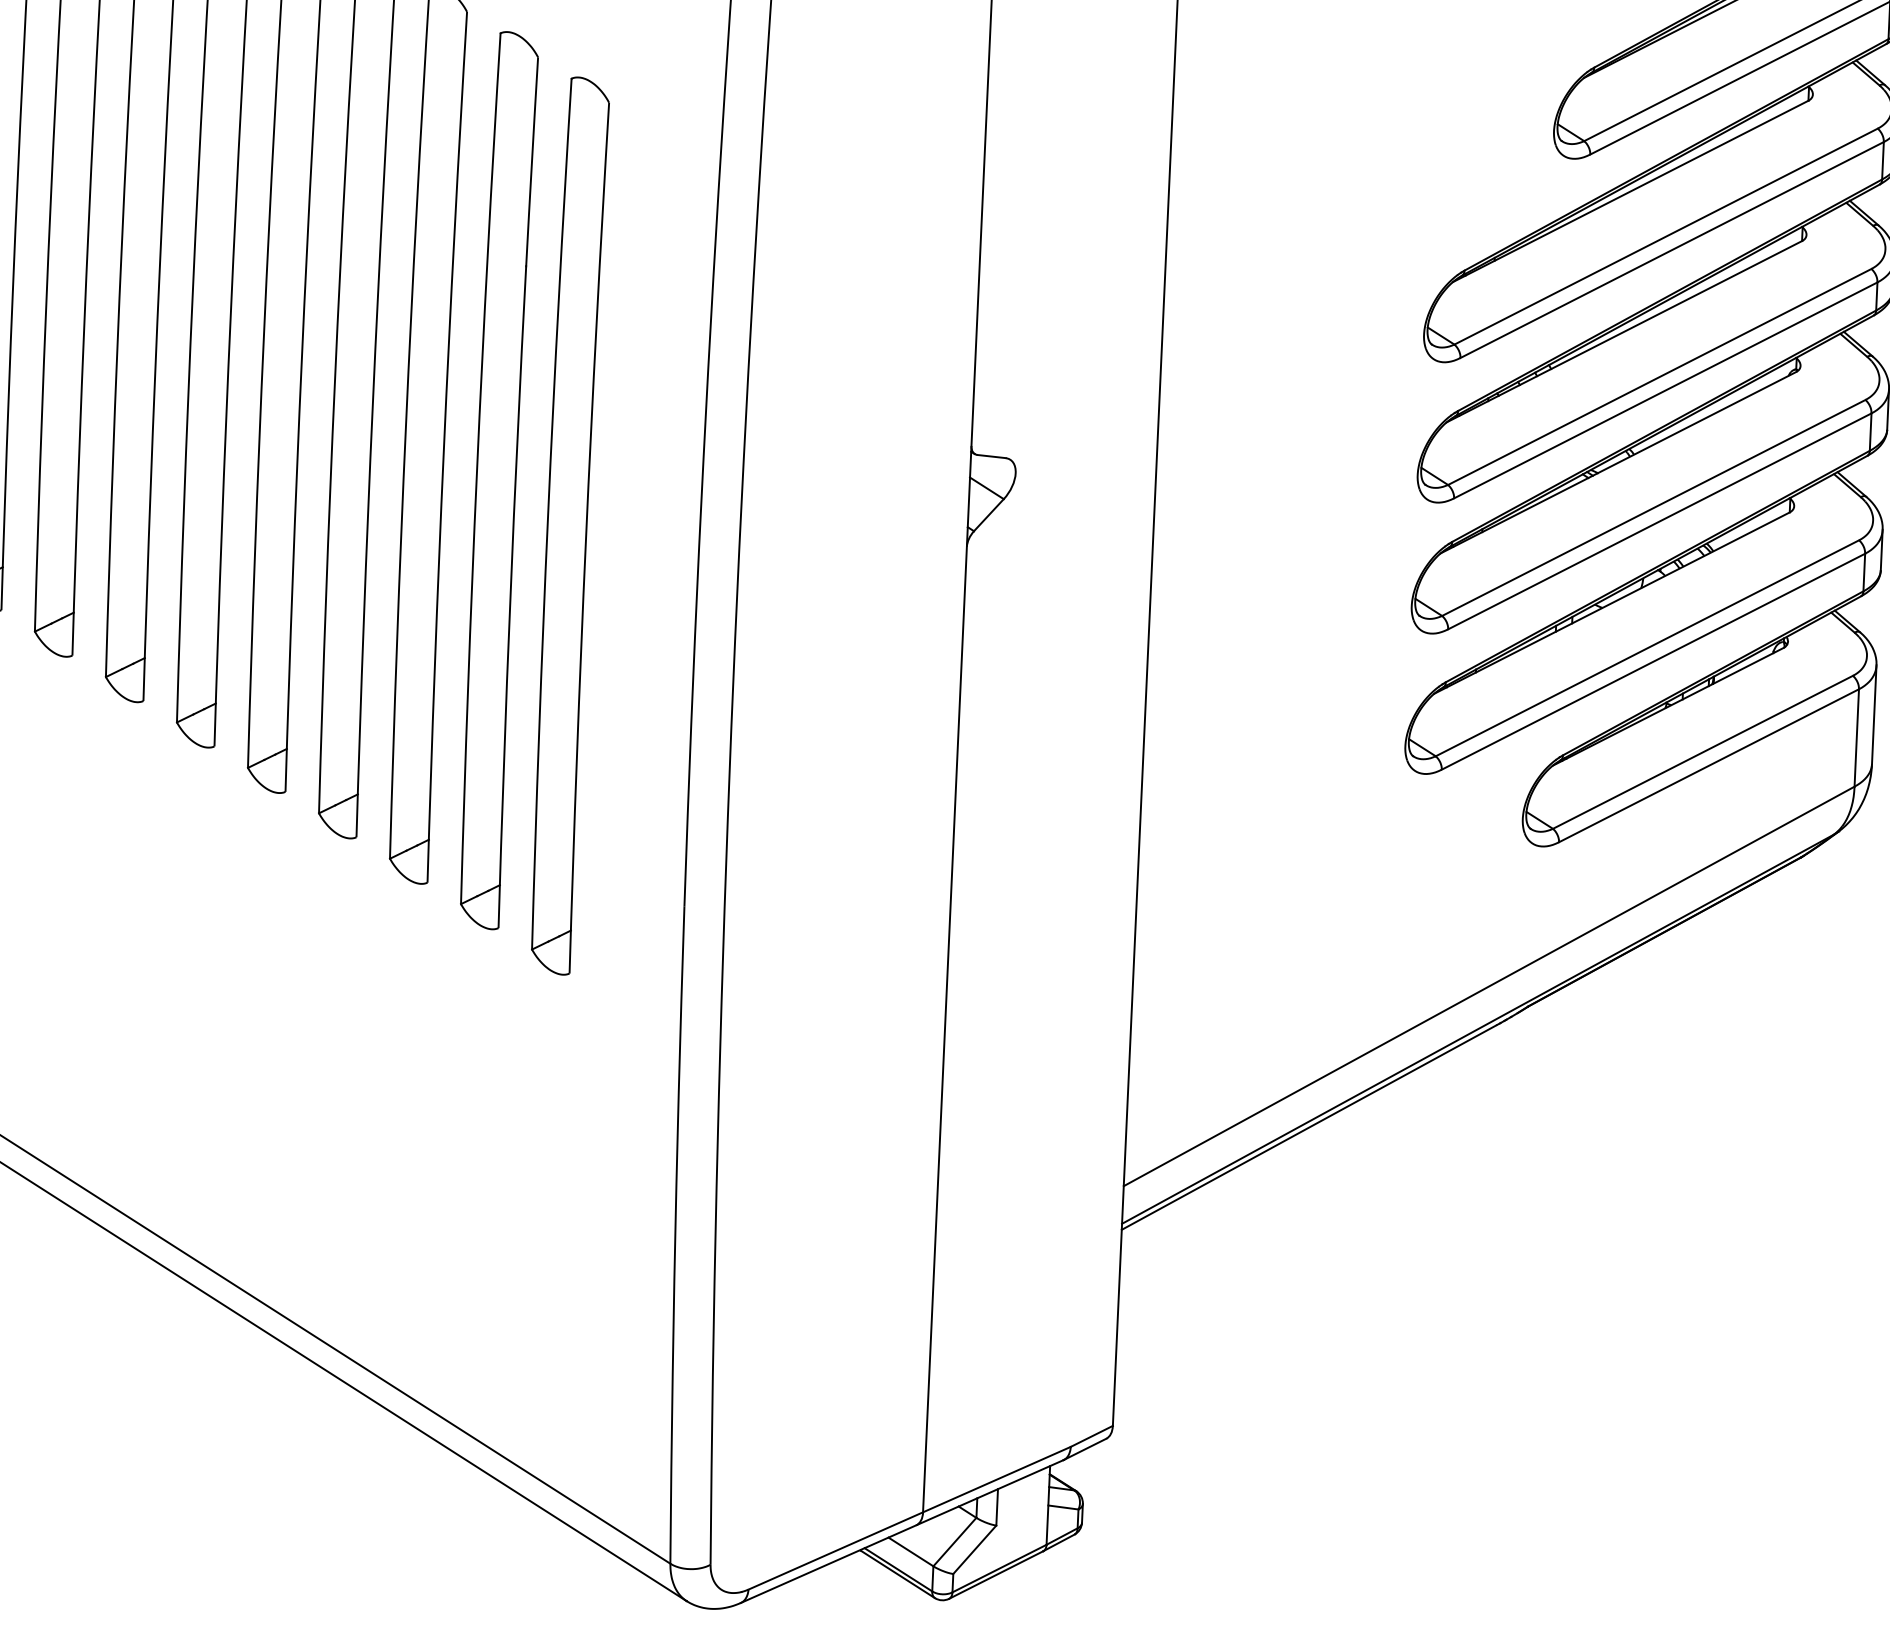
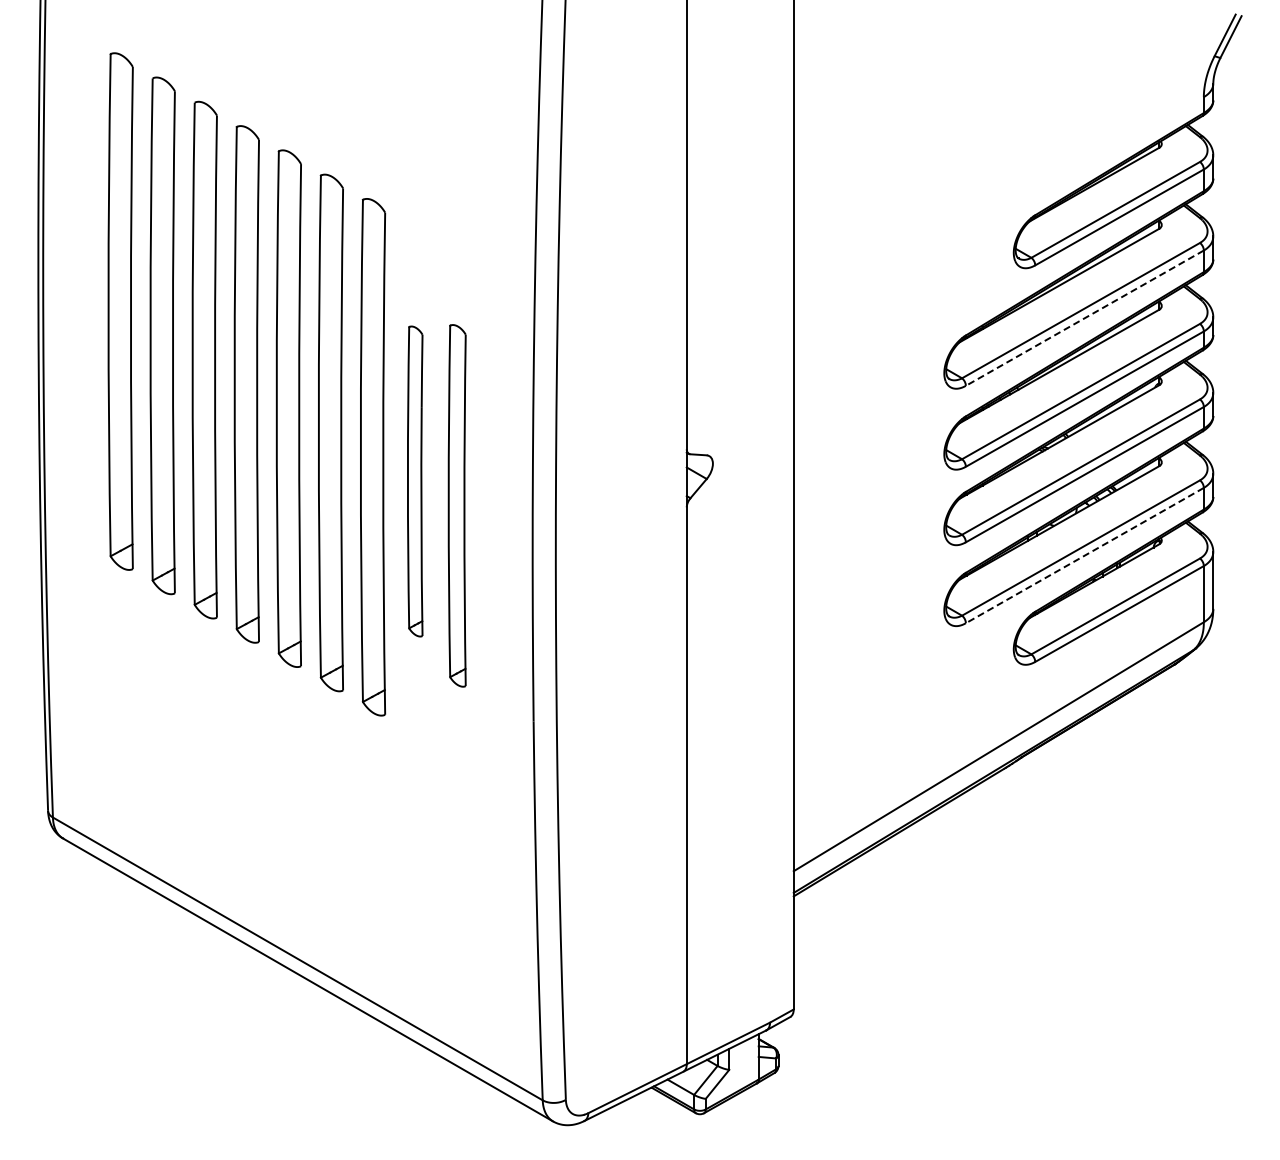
line: (1671, 250) -> (1084, 318), solid -> dashed
part: (498, 480) -> (415, 481), size x0.6
part: (569, 525) -> (457, 505), size x0.7
line: (1652, 661) -> (1084, 555), solid -> dashed

